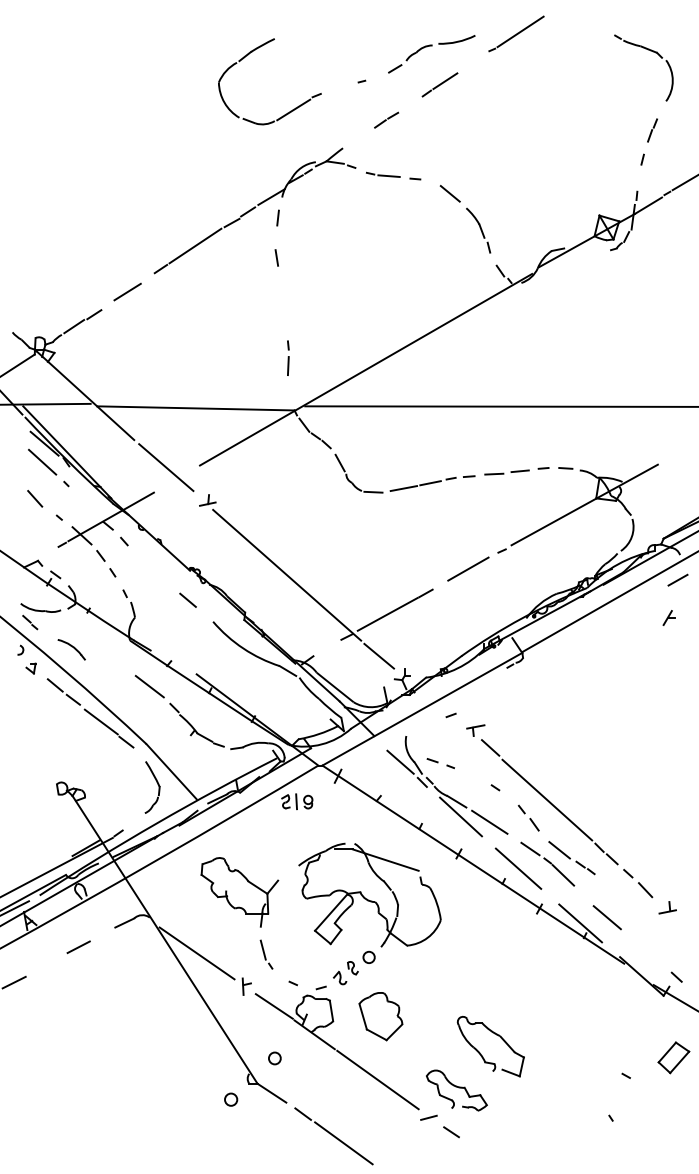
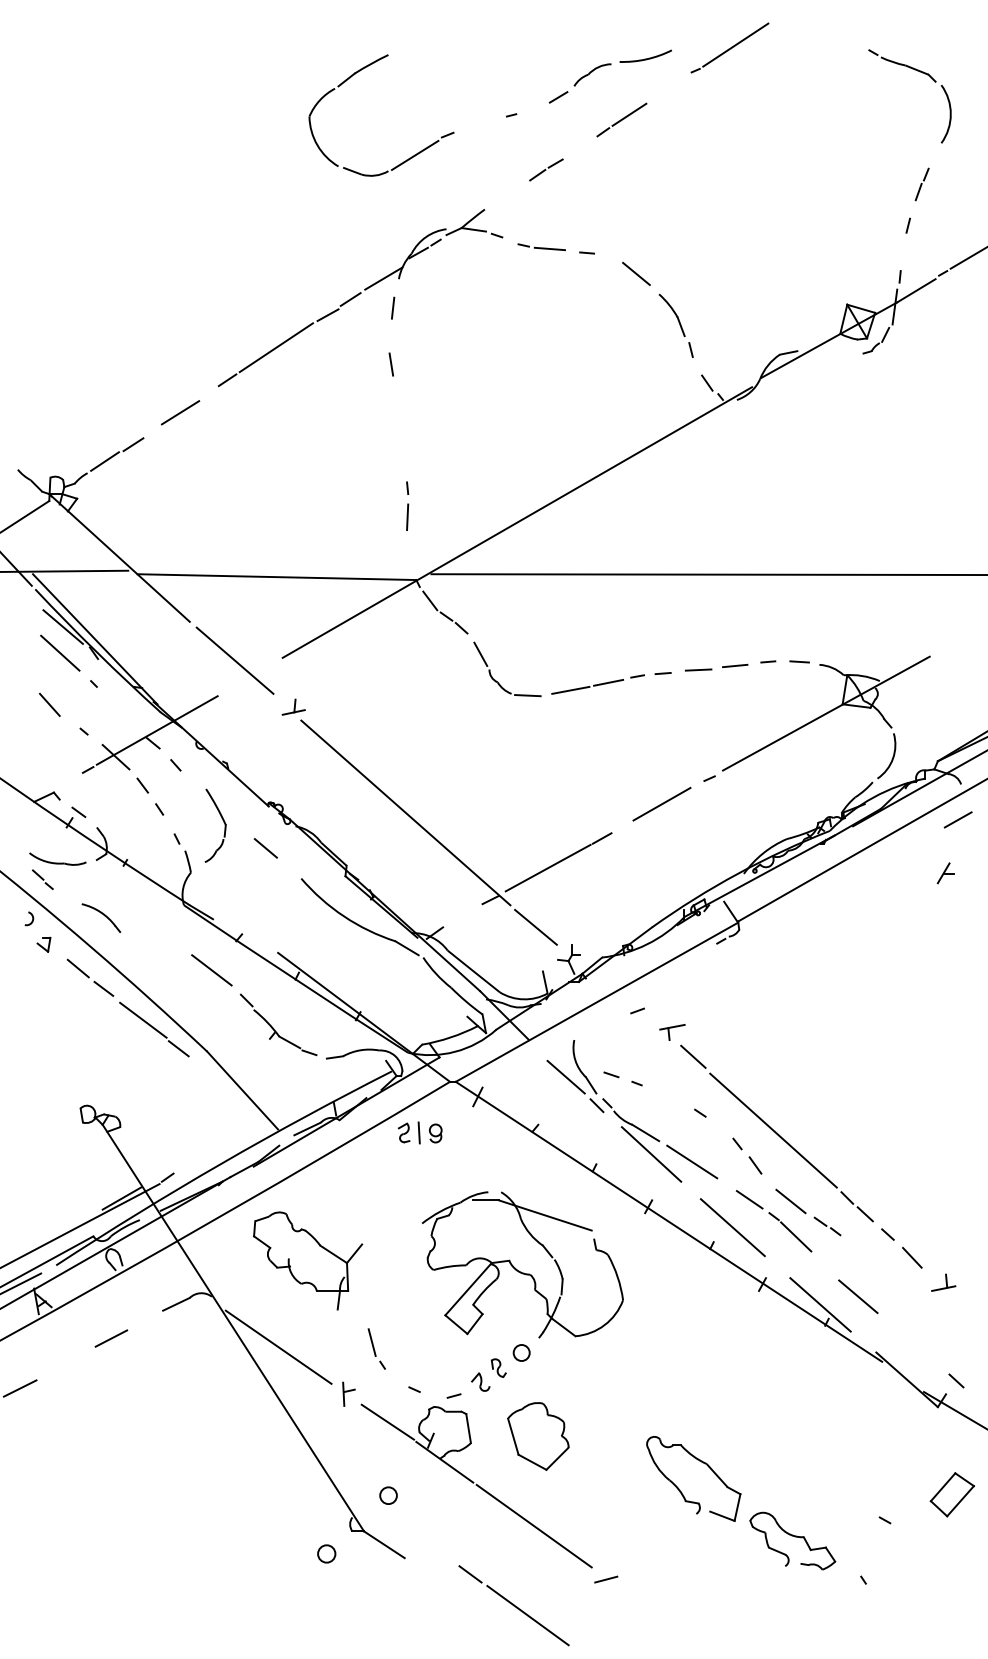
part: (158, 785) -> (223, 822), moved
part: (240, 892) -> (308, 1260), moved
part: (456, 1090) -> (792, 1540), moved
line: (451, 1131) -> (637, 1599), removed
line: (333, 1136) -> (513, 1605), moved

